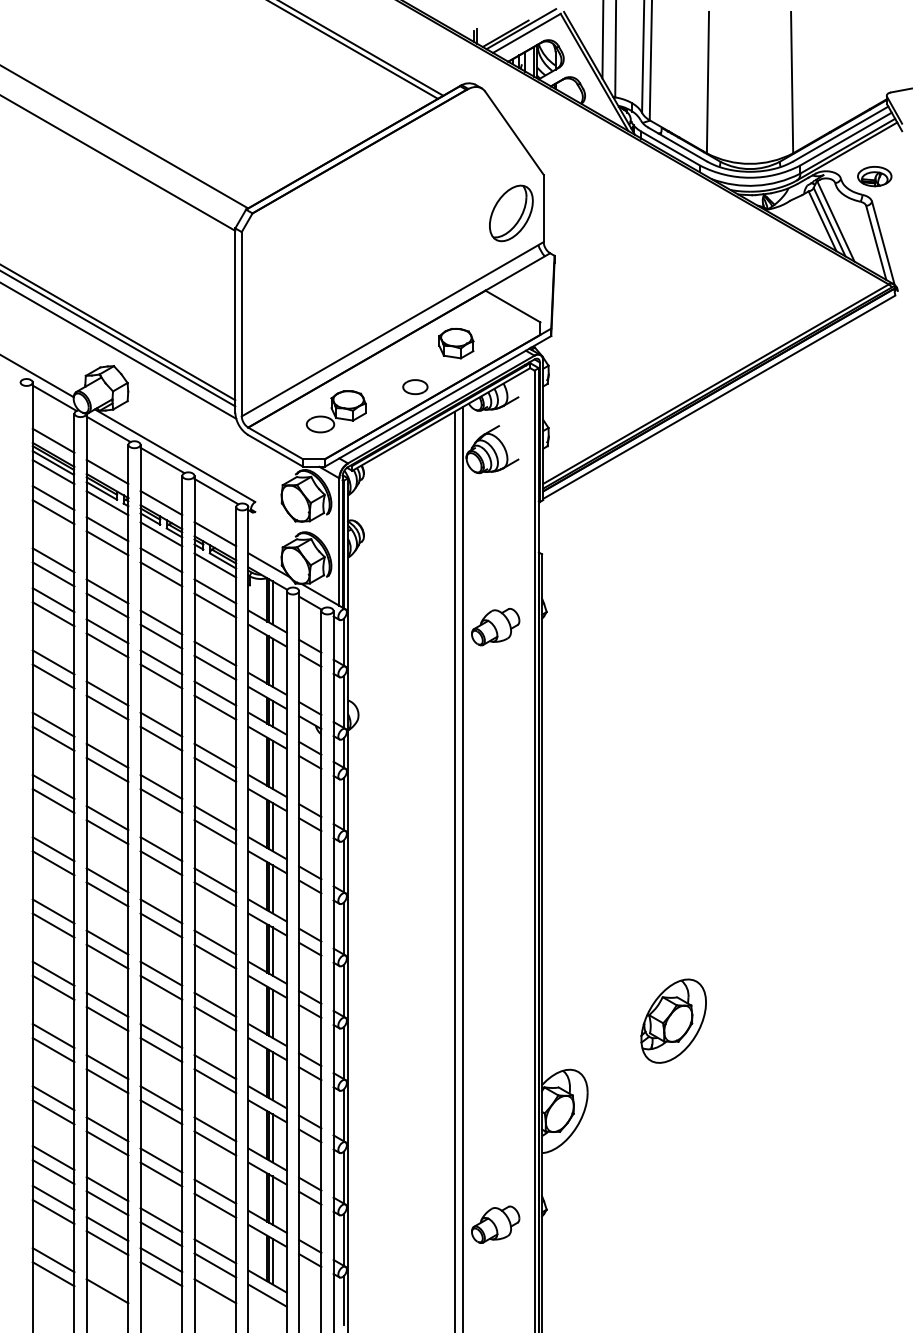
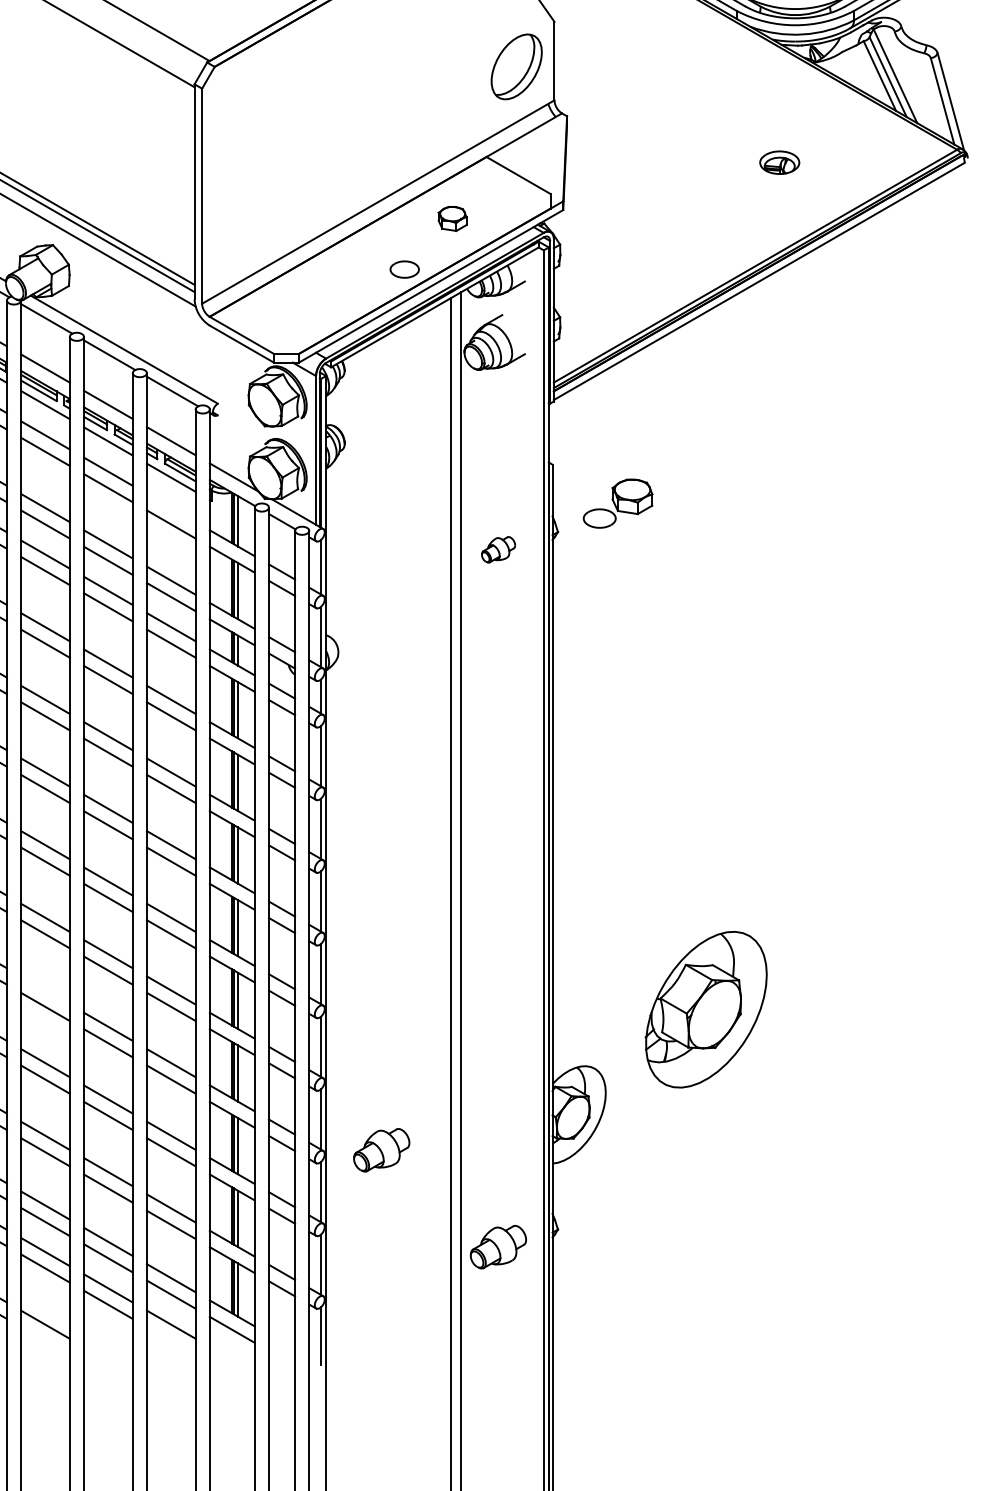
part: (874, 176) -> (779, 162), moved
part: (456, 343) -> (452, 218), size x0.7
part: (335, 411) -> (617, 503), moved
line: (215, 591) -> (171, 508), removed
part: (495, 627) -> (498, 550), size x0.6
line: (107, 1004) -> (45, 990), removed
part: (673, 1020) -> (705, 1008), size x1.6
part: (395, 1141) -> (381, 1149), added

